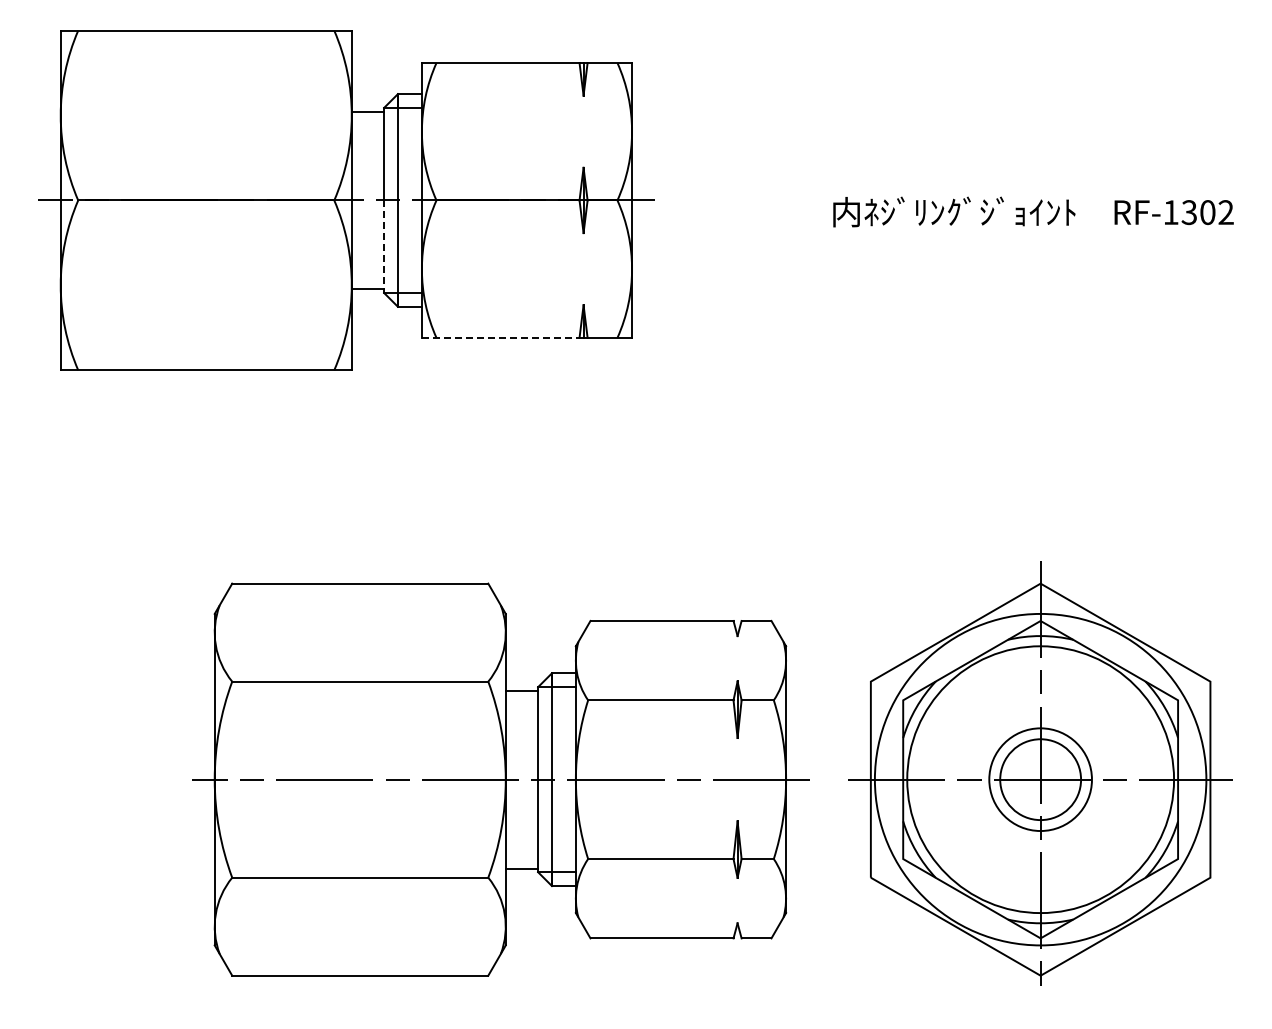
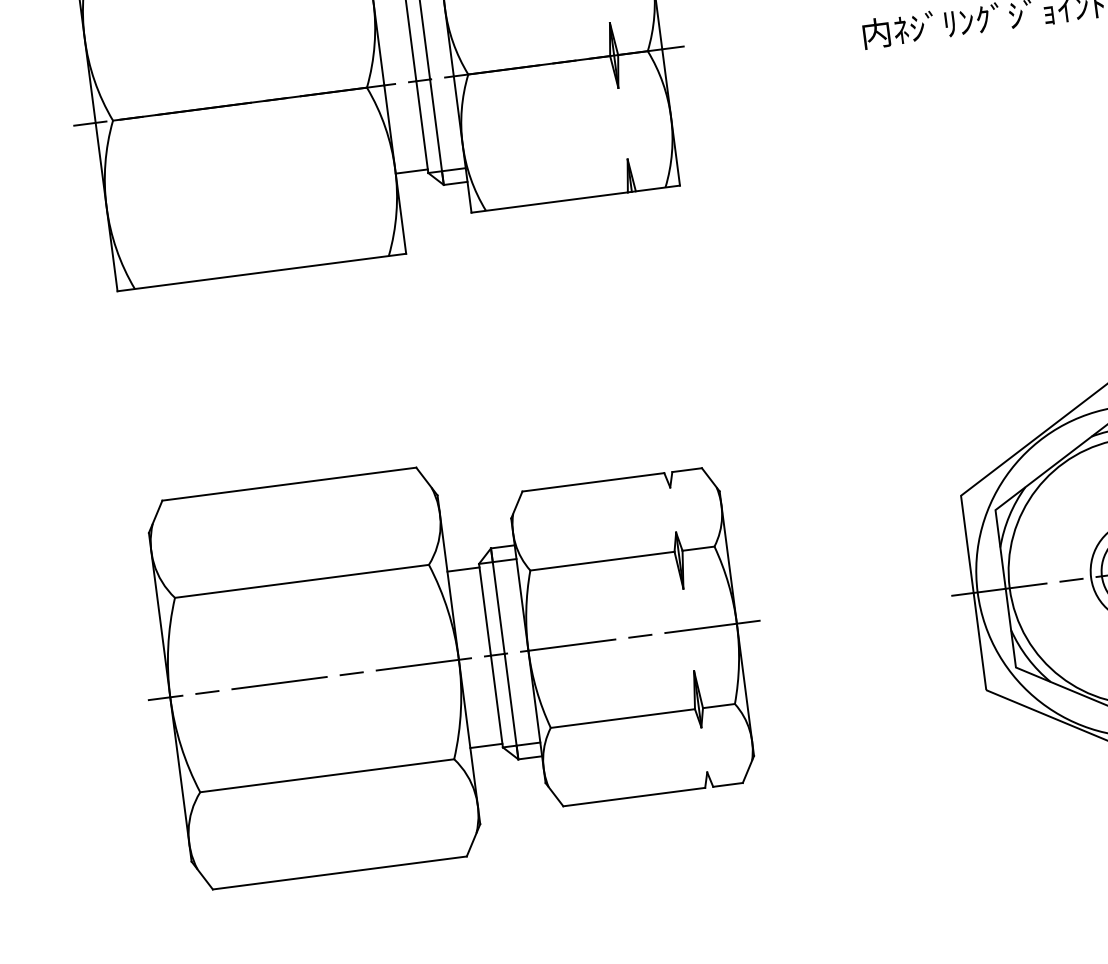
line: (384, 247) -> (422, 127), dashed -> solid
line: (500, 337) -> (549, 202), dashed -> solid
part: (500, 779) -> (453, 660), moved

